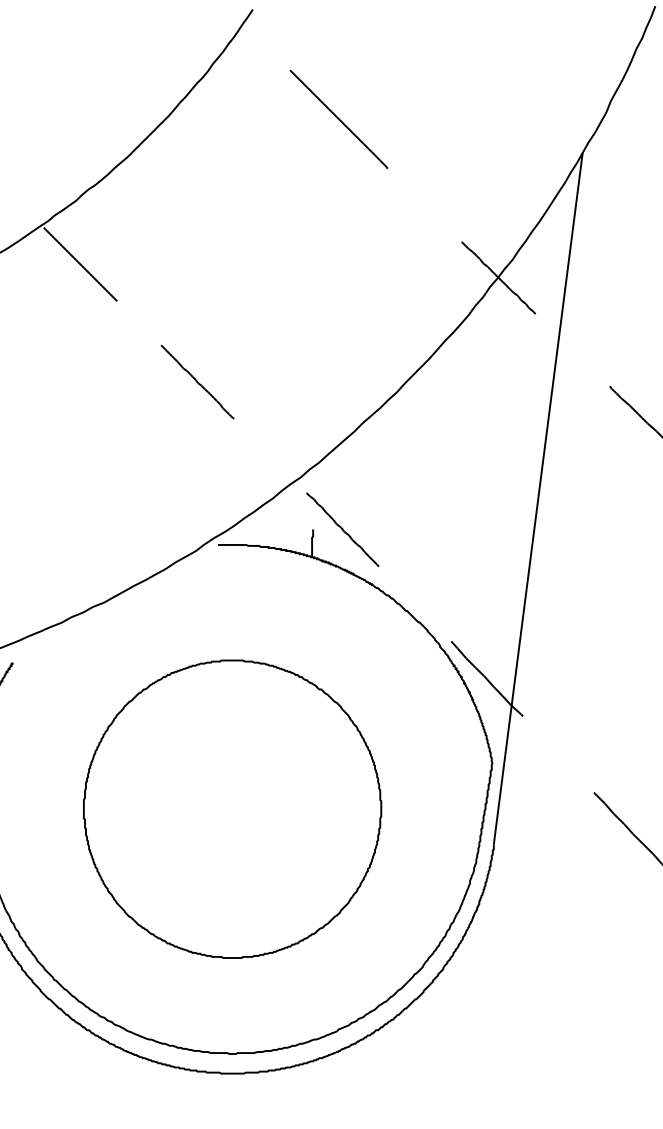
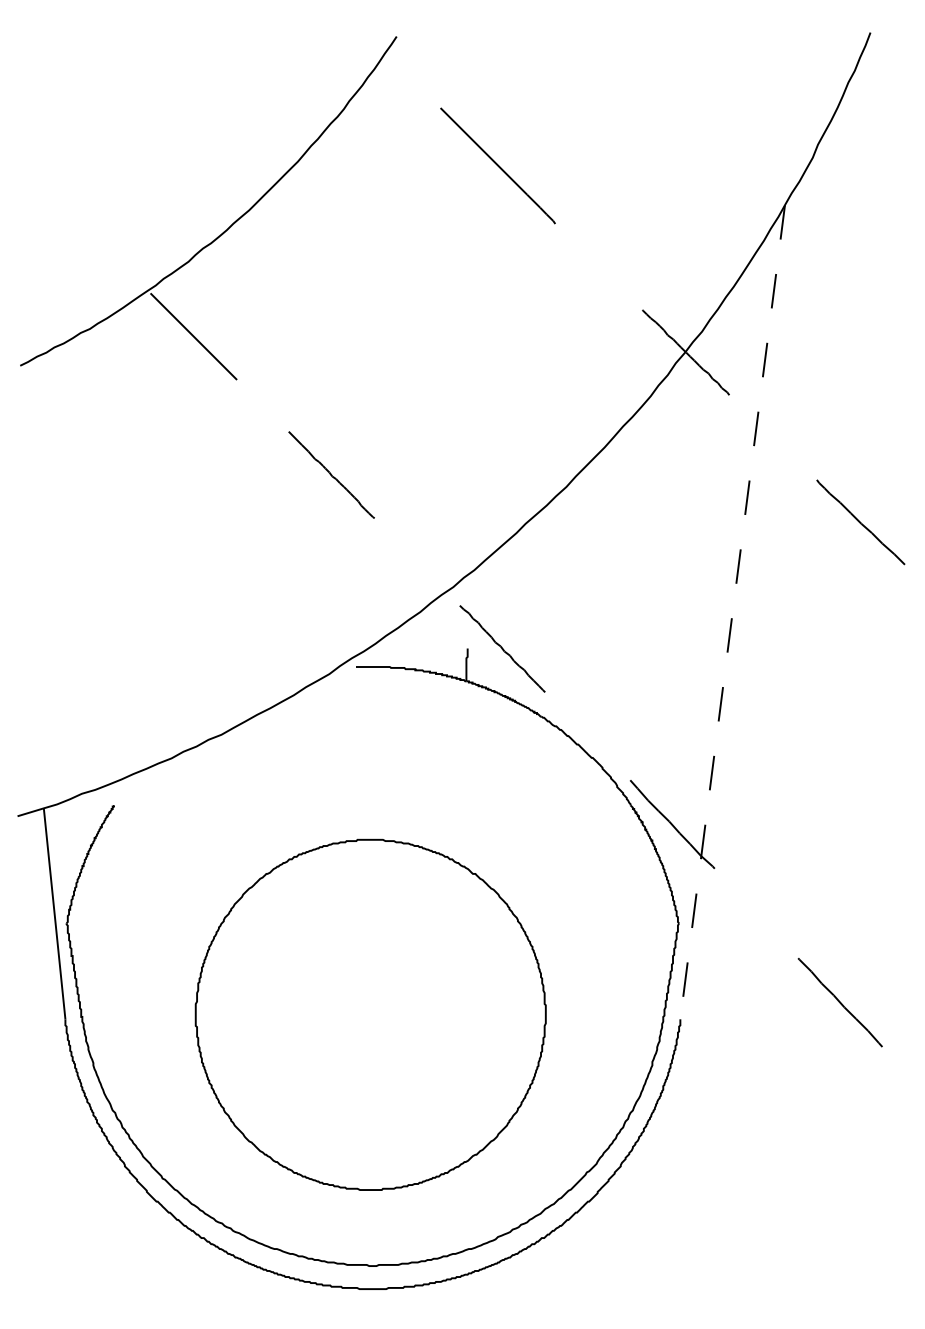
line: (538, 498) -> (732, 612), solid -> dashed
part: (232, 808) -> (370, 1014), moved

